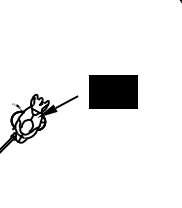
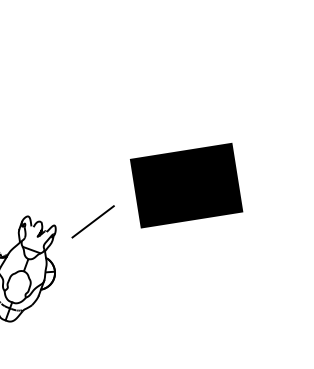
fill: (47, 111) -> (55, 247), removed

